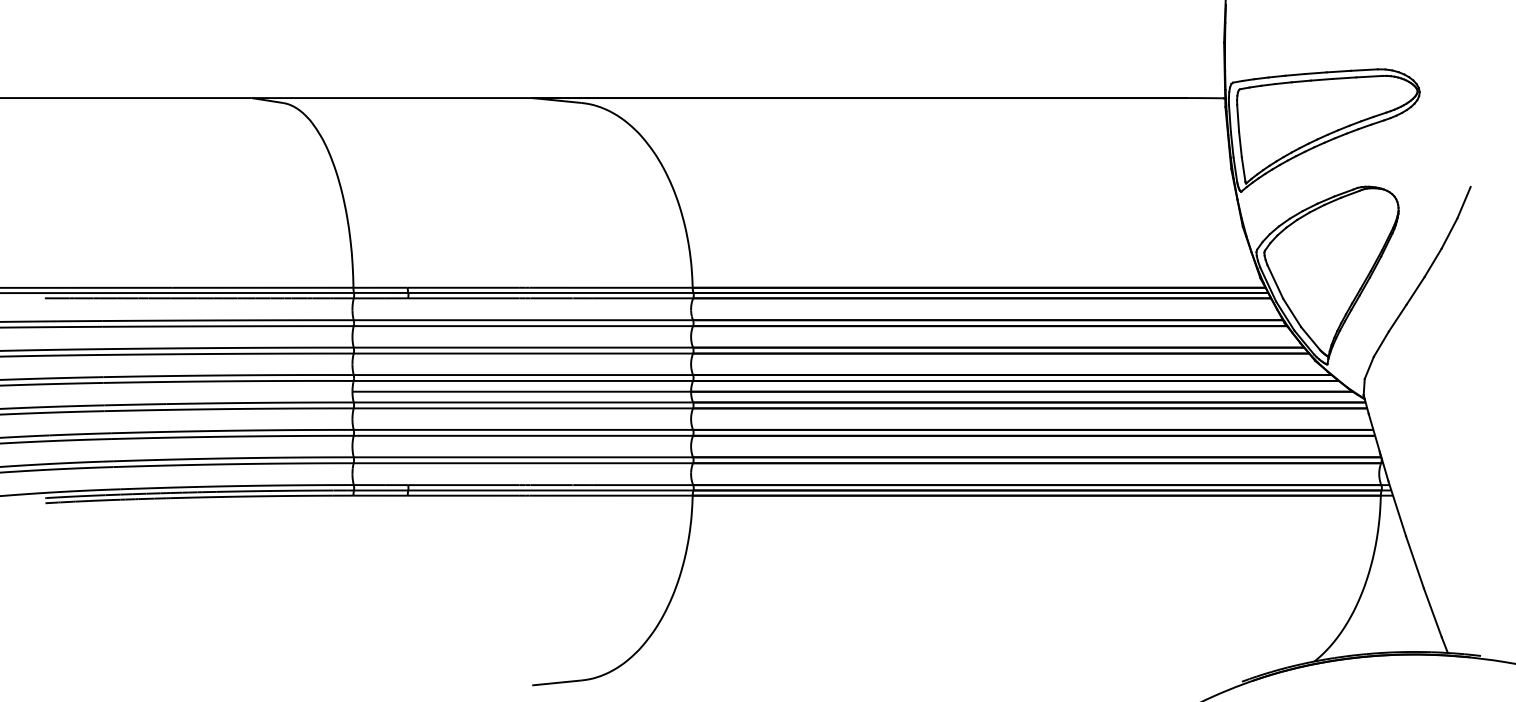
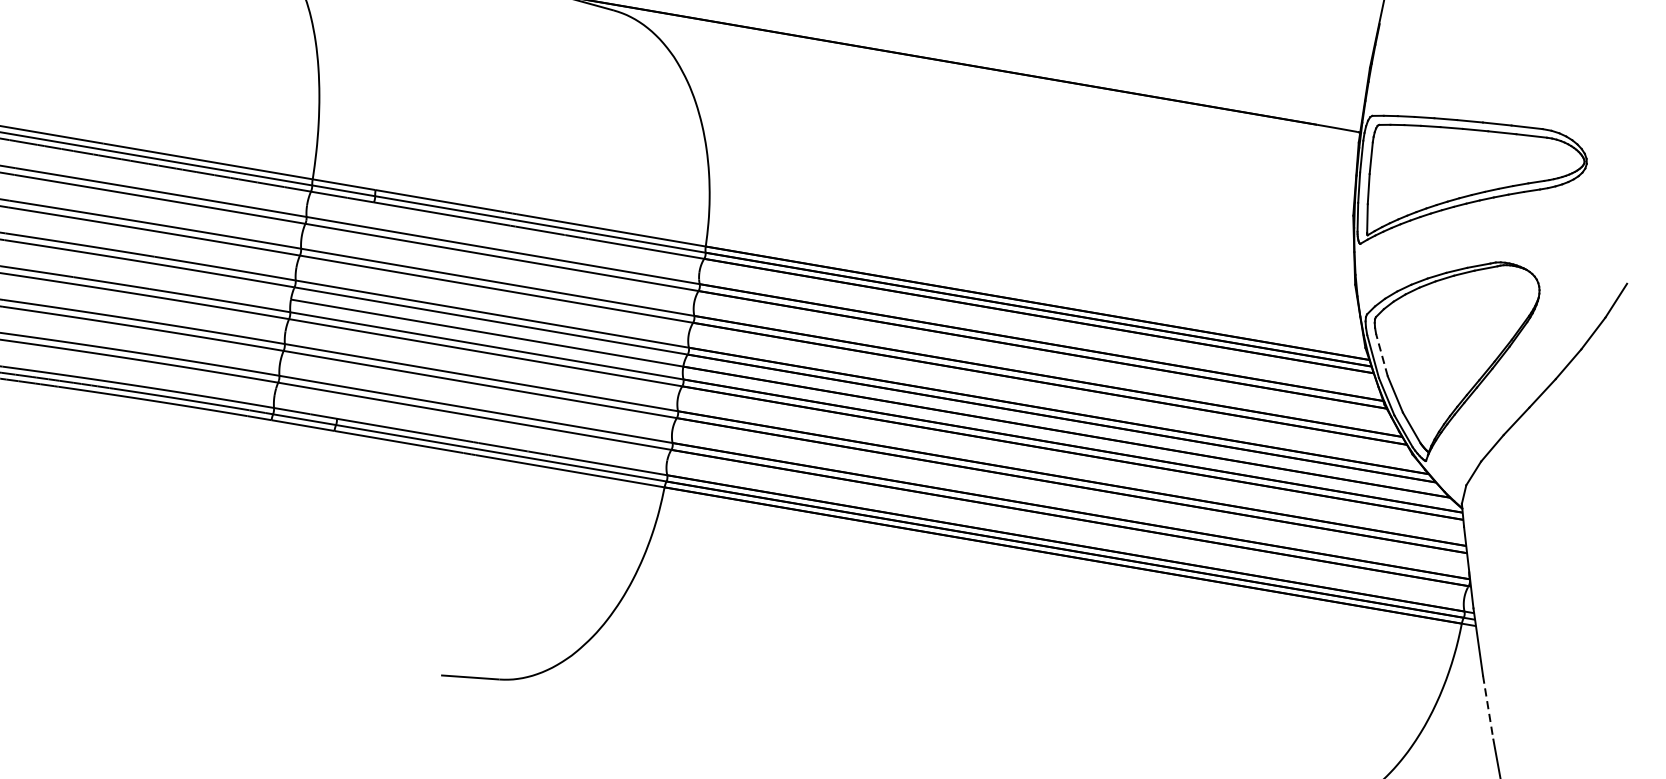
line: (1275, 281) -> (1382, 354), solid -> dashed
line: (1414, 562) -> (1487, 707), solid -> dashed

